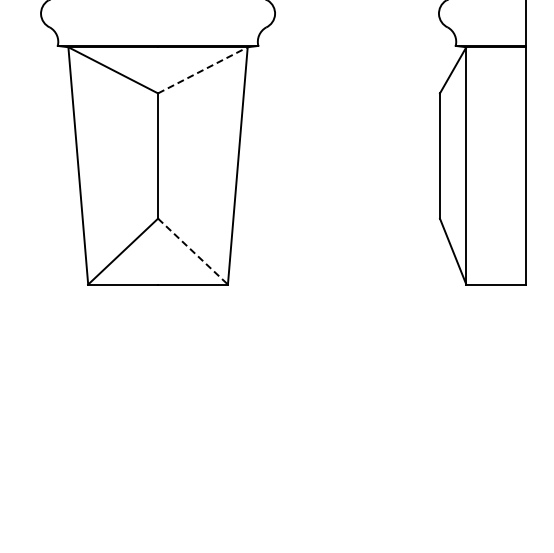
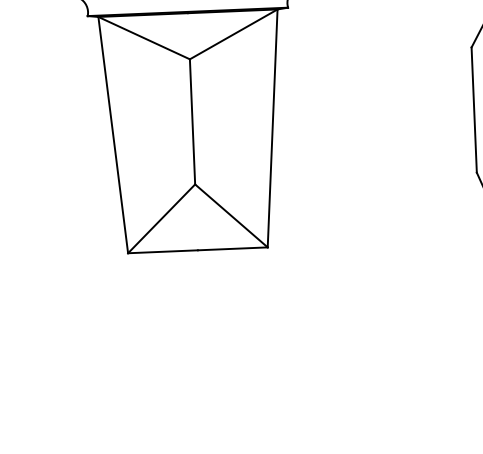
line: (203, 70) -> (234, 34), dashed -> solid
line: (193, 251) -> (231, 215), dashed -> solid

